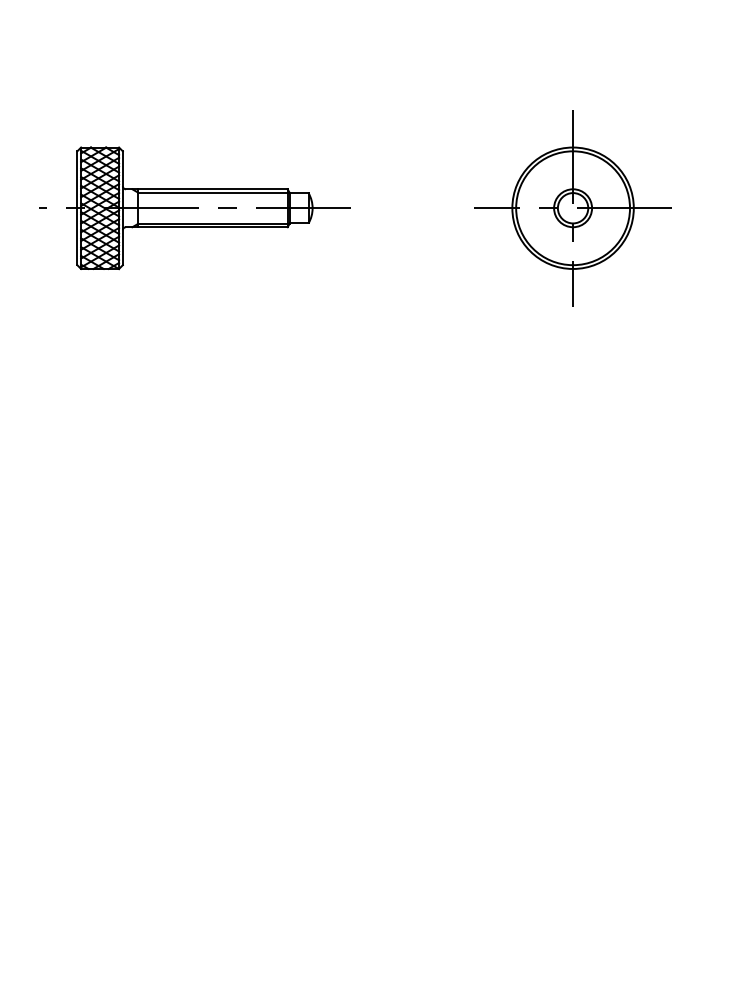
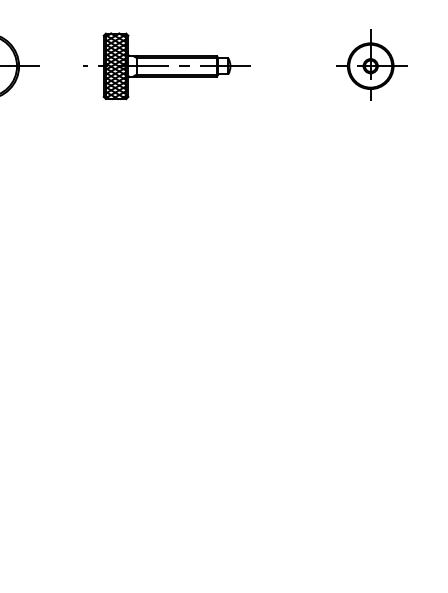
part: (572, 206) -> (370, 65), size x0.7

